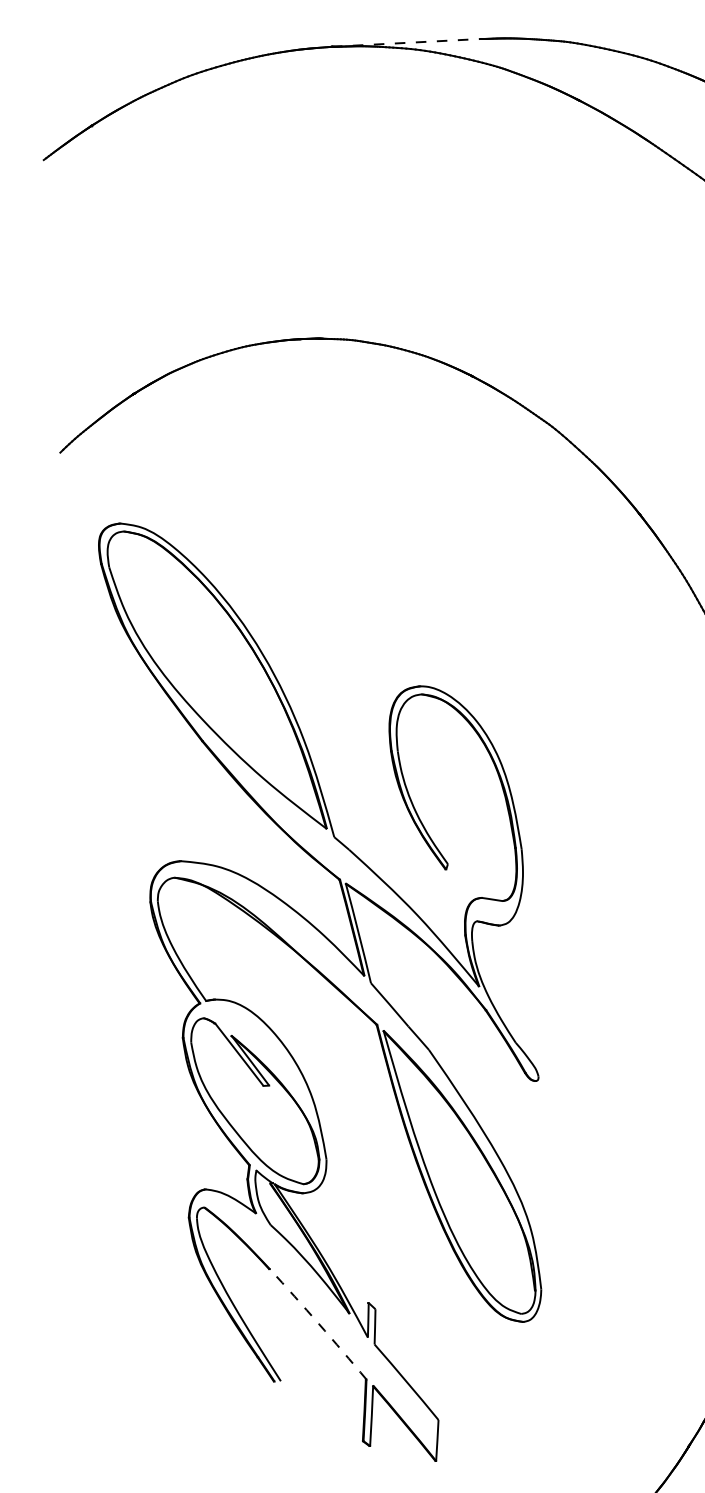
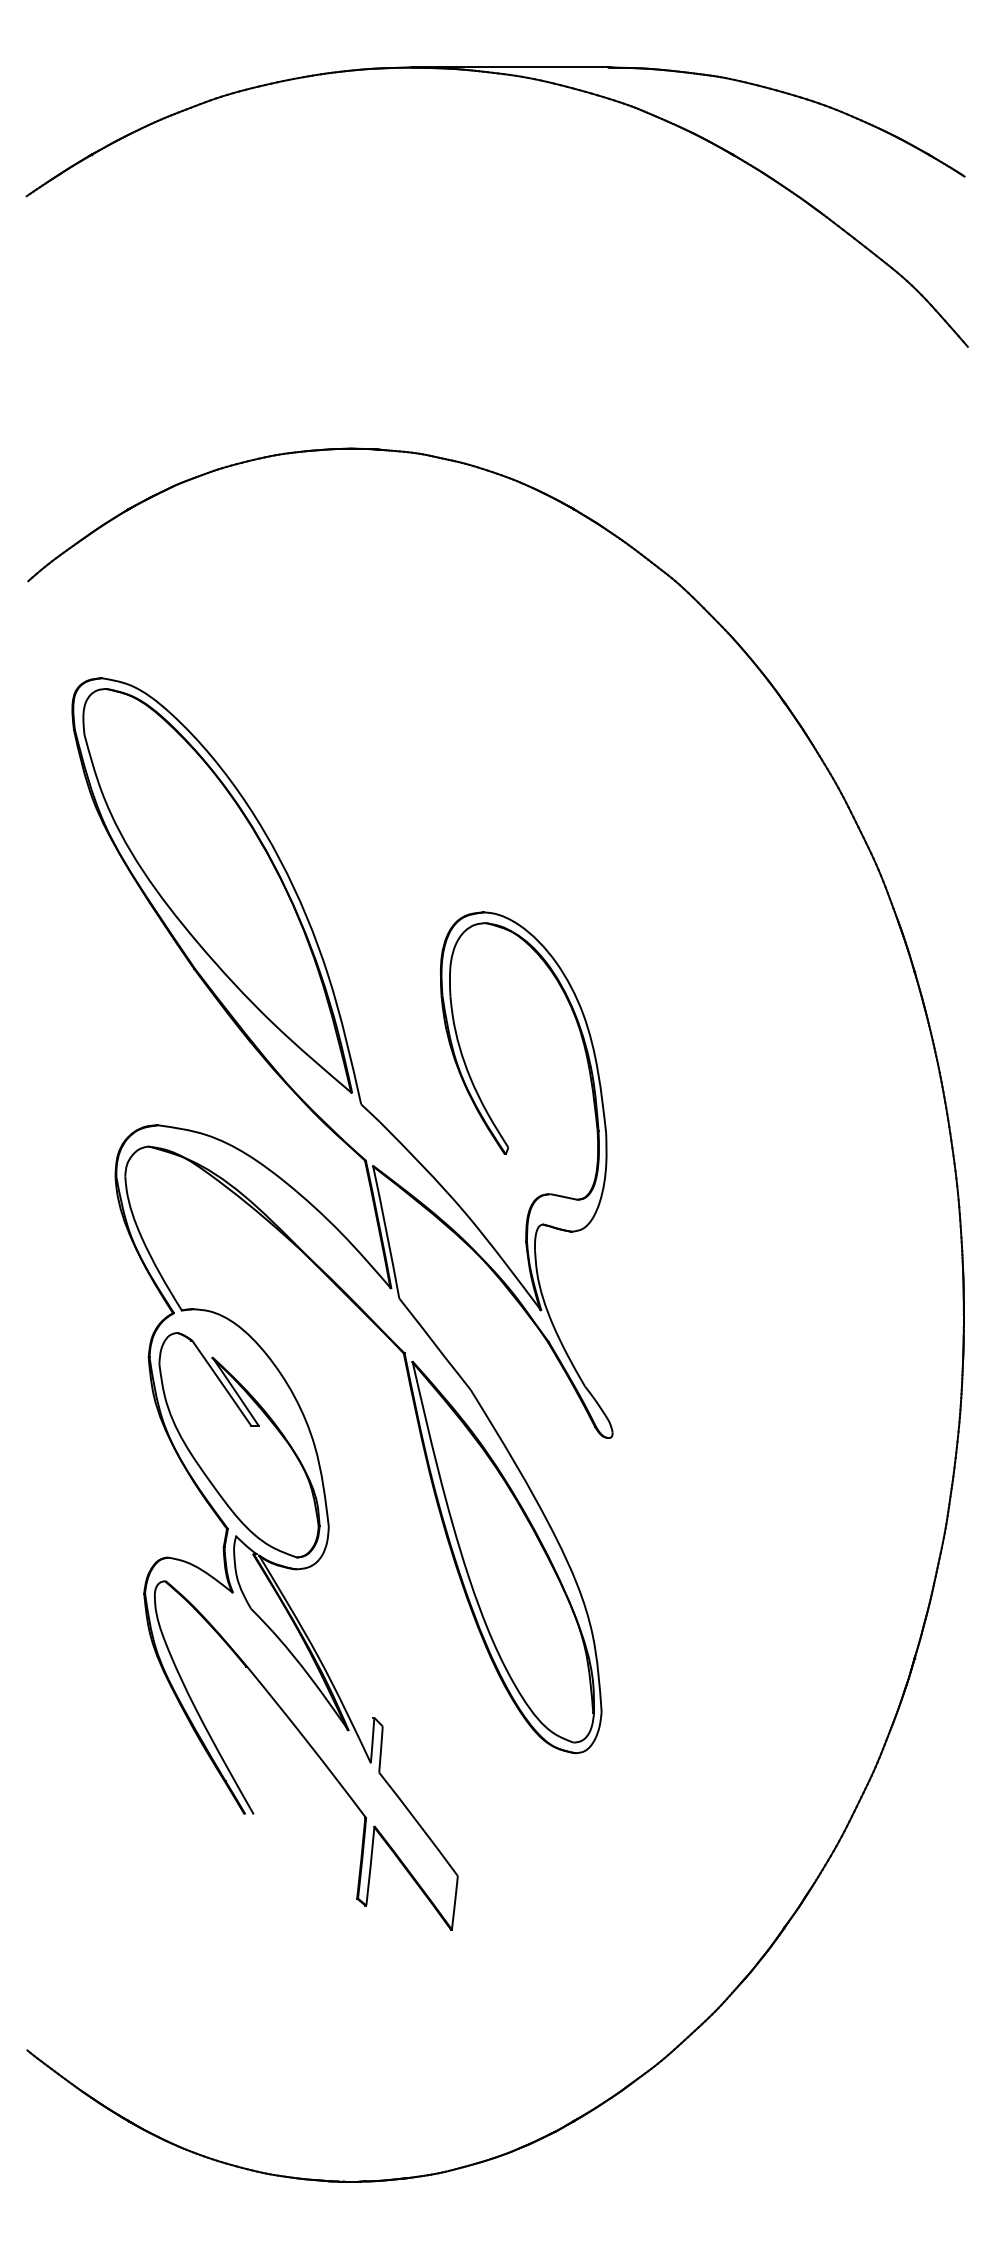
line: (406, 42) -> (510, 67), dashed -> solid
arc: (318, 1323) -> (307, 1741), dashed -> solid

